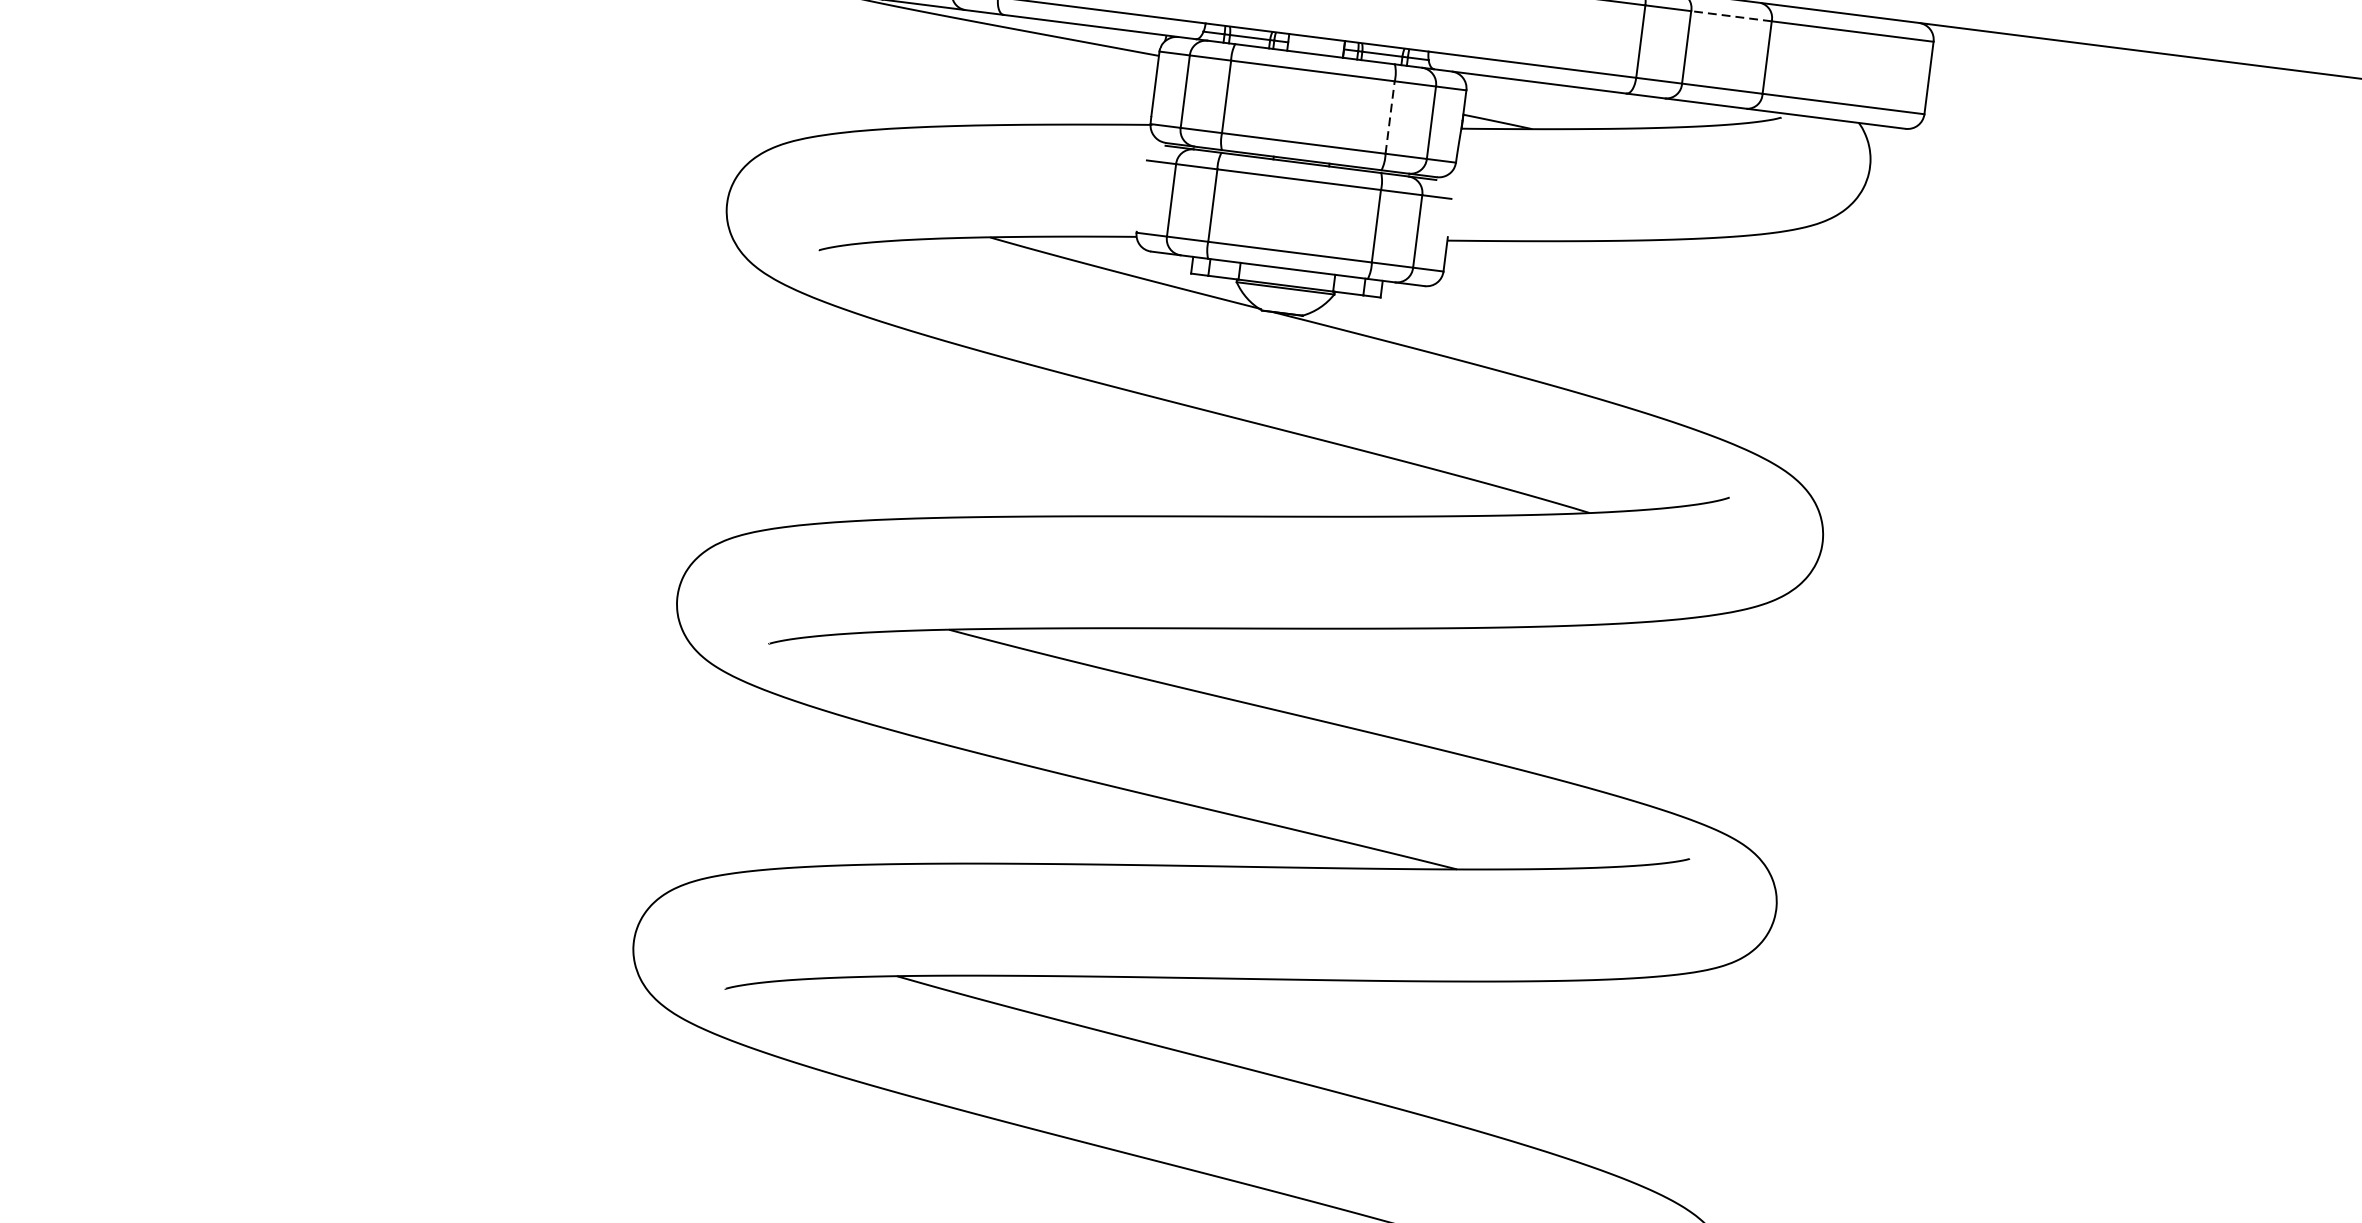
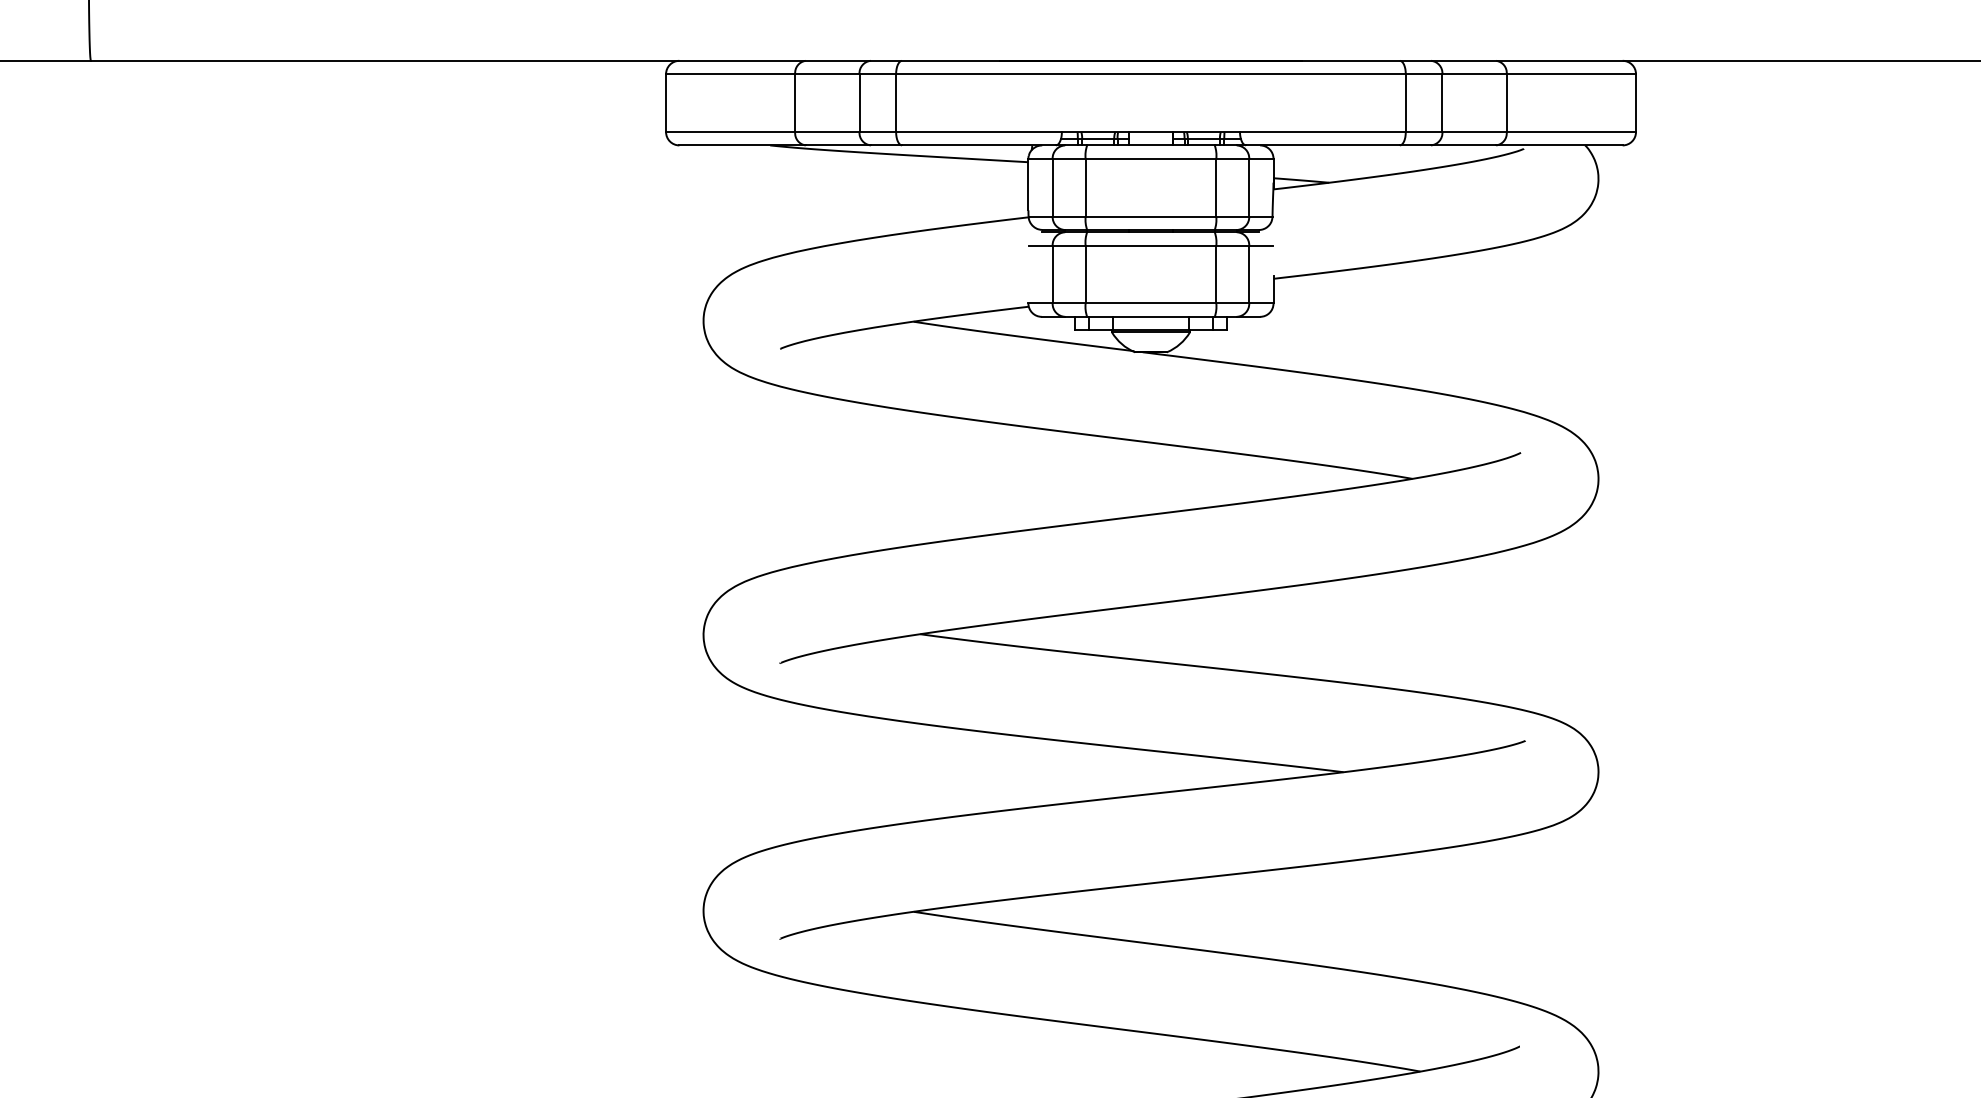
line: (1731, 16) -> (1474, 74), dashed -> solid
line: (1390, 117) -> (1216, 187), dashed -> solid

